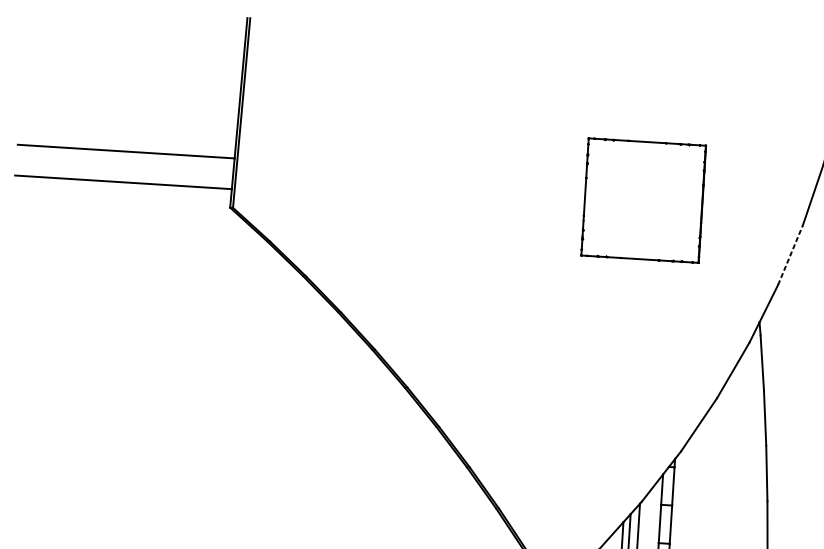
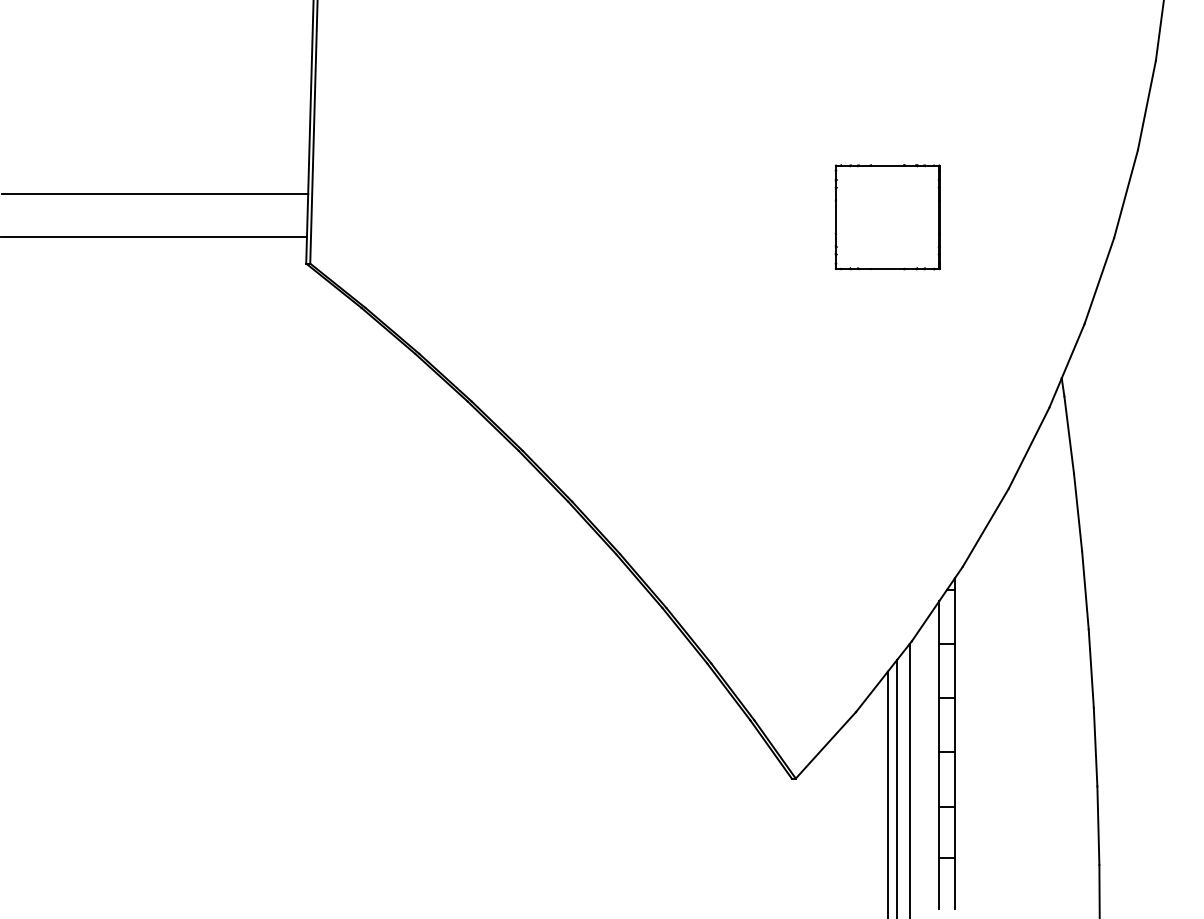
part: (643, 200) -> (887, 217), size x0.62
line: (790, 254) -> (1099, 280), dashed -> solid

